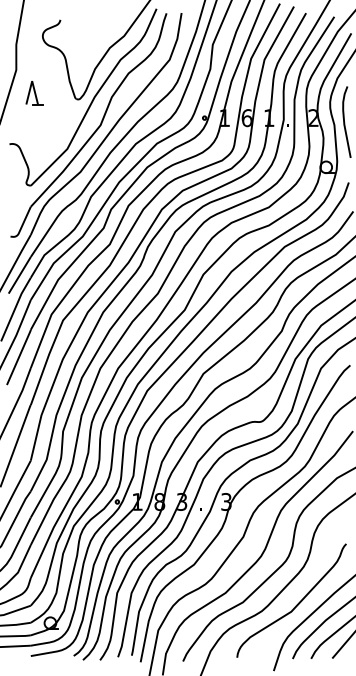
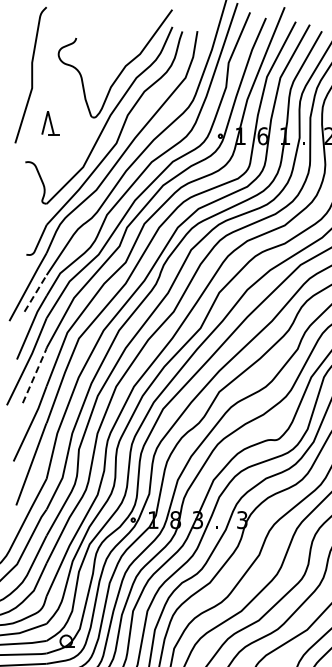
part: (34, 93) -> (50, 123), moved
line: (20, 274) -> (36, 292), solid -> dashed
line: (19, 356) -> (35, 374), solid -> dashed

